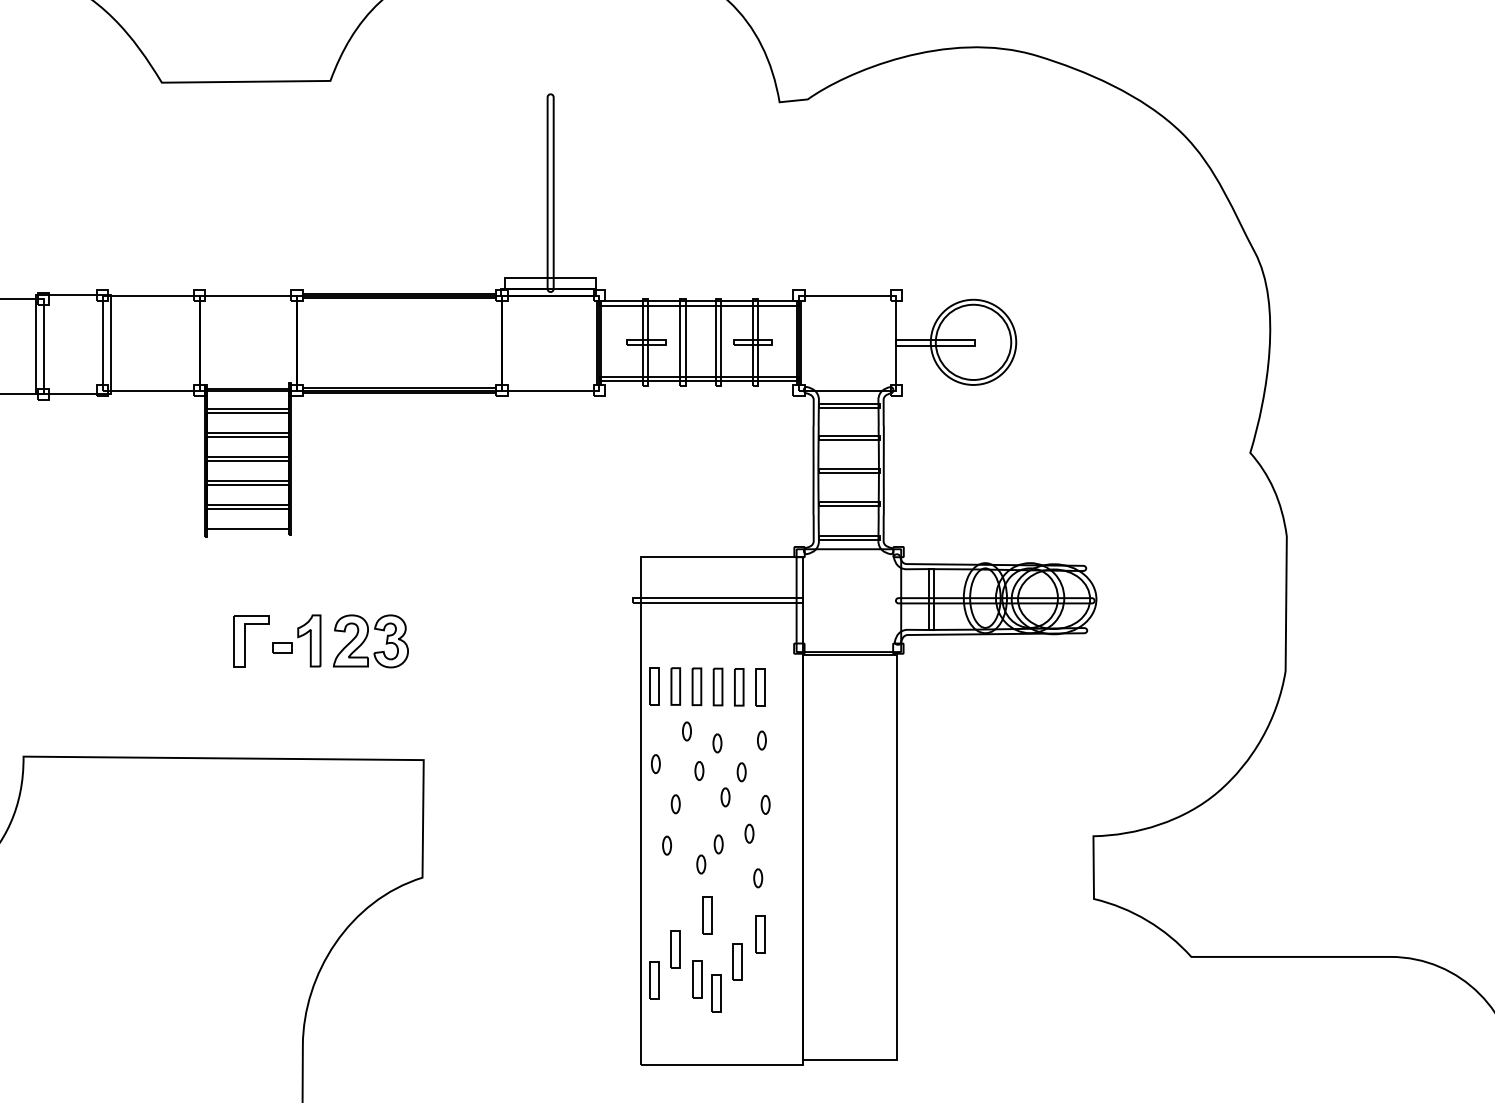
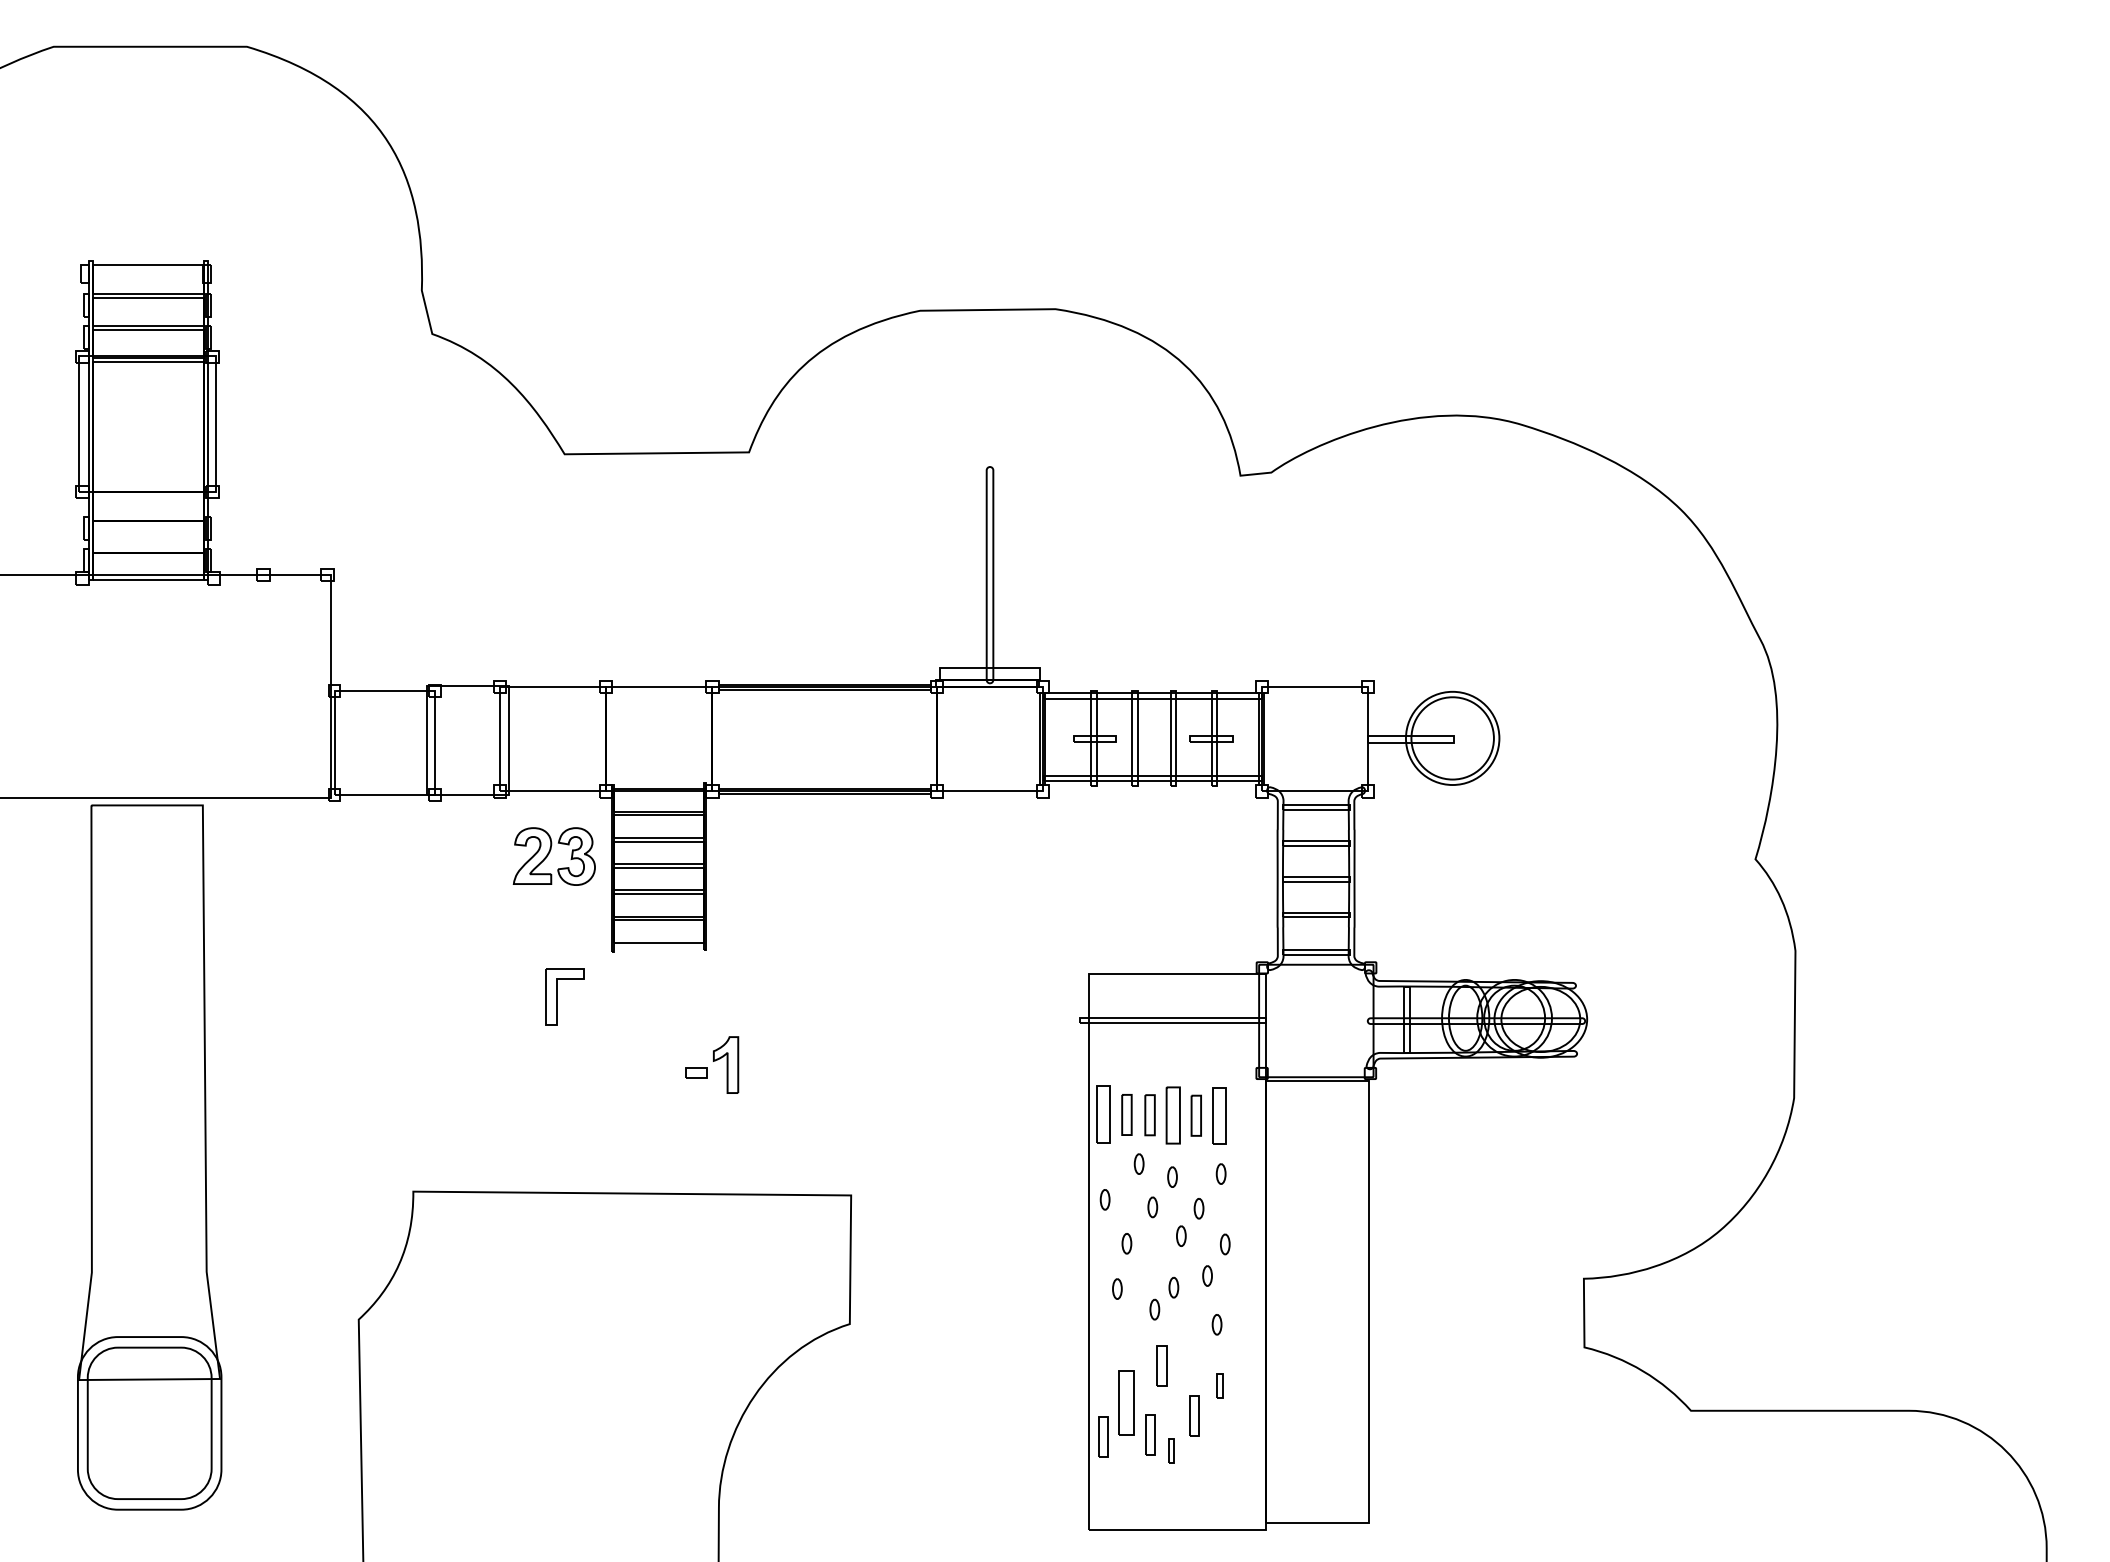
part: (244, 640) -> (557, 996), moved
part: (370, 641) -> (553, 856), moved
part: (654, 686) -> (1103, 1114), size x1.4
part: (717, 687) -> (1172, 1115), size x1.4
part: (760, 687) -> (1219, 1115), size x1.4
part: (760, 933) -> (1219, 1385), size x0.6
part: (675, 949) -> (1126, 1402), size x1.6
part: (716, 993) -> (1171, 1450), size x0.6

